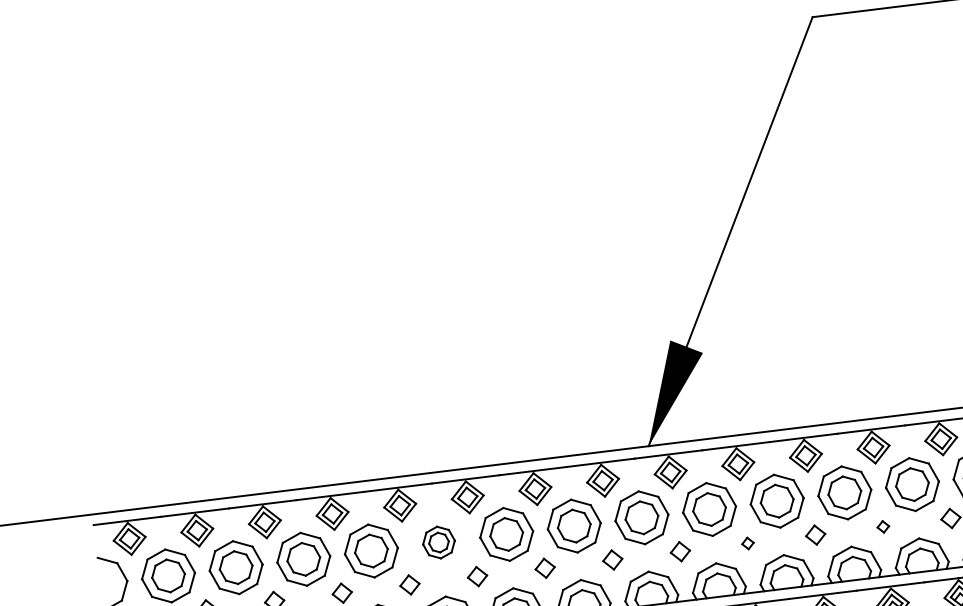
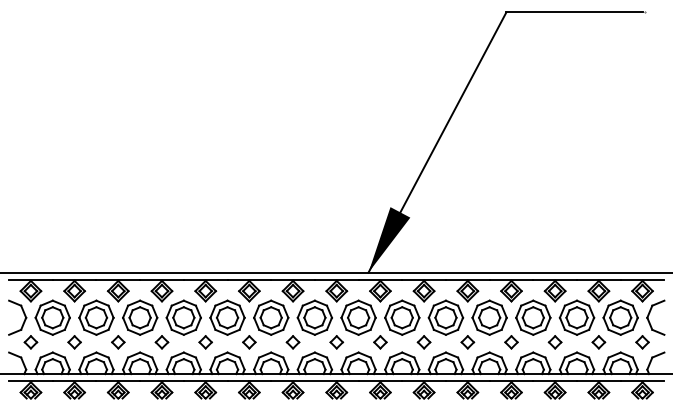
part: (883, 527) -> (511, 342), size x1.67
part: (438, 542) -> (227, 317), size x1.67
part: (747, 543) -> (423, 342), size x1.67

